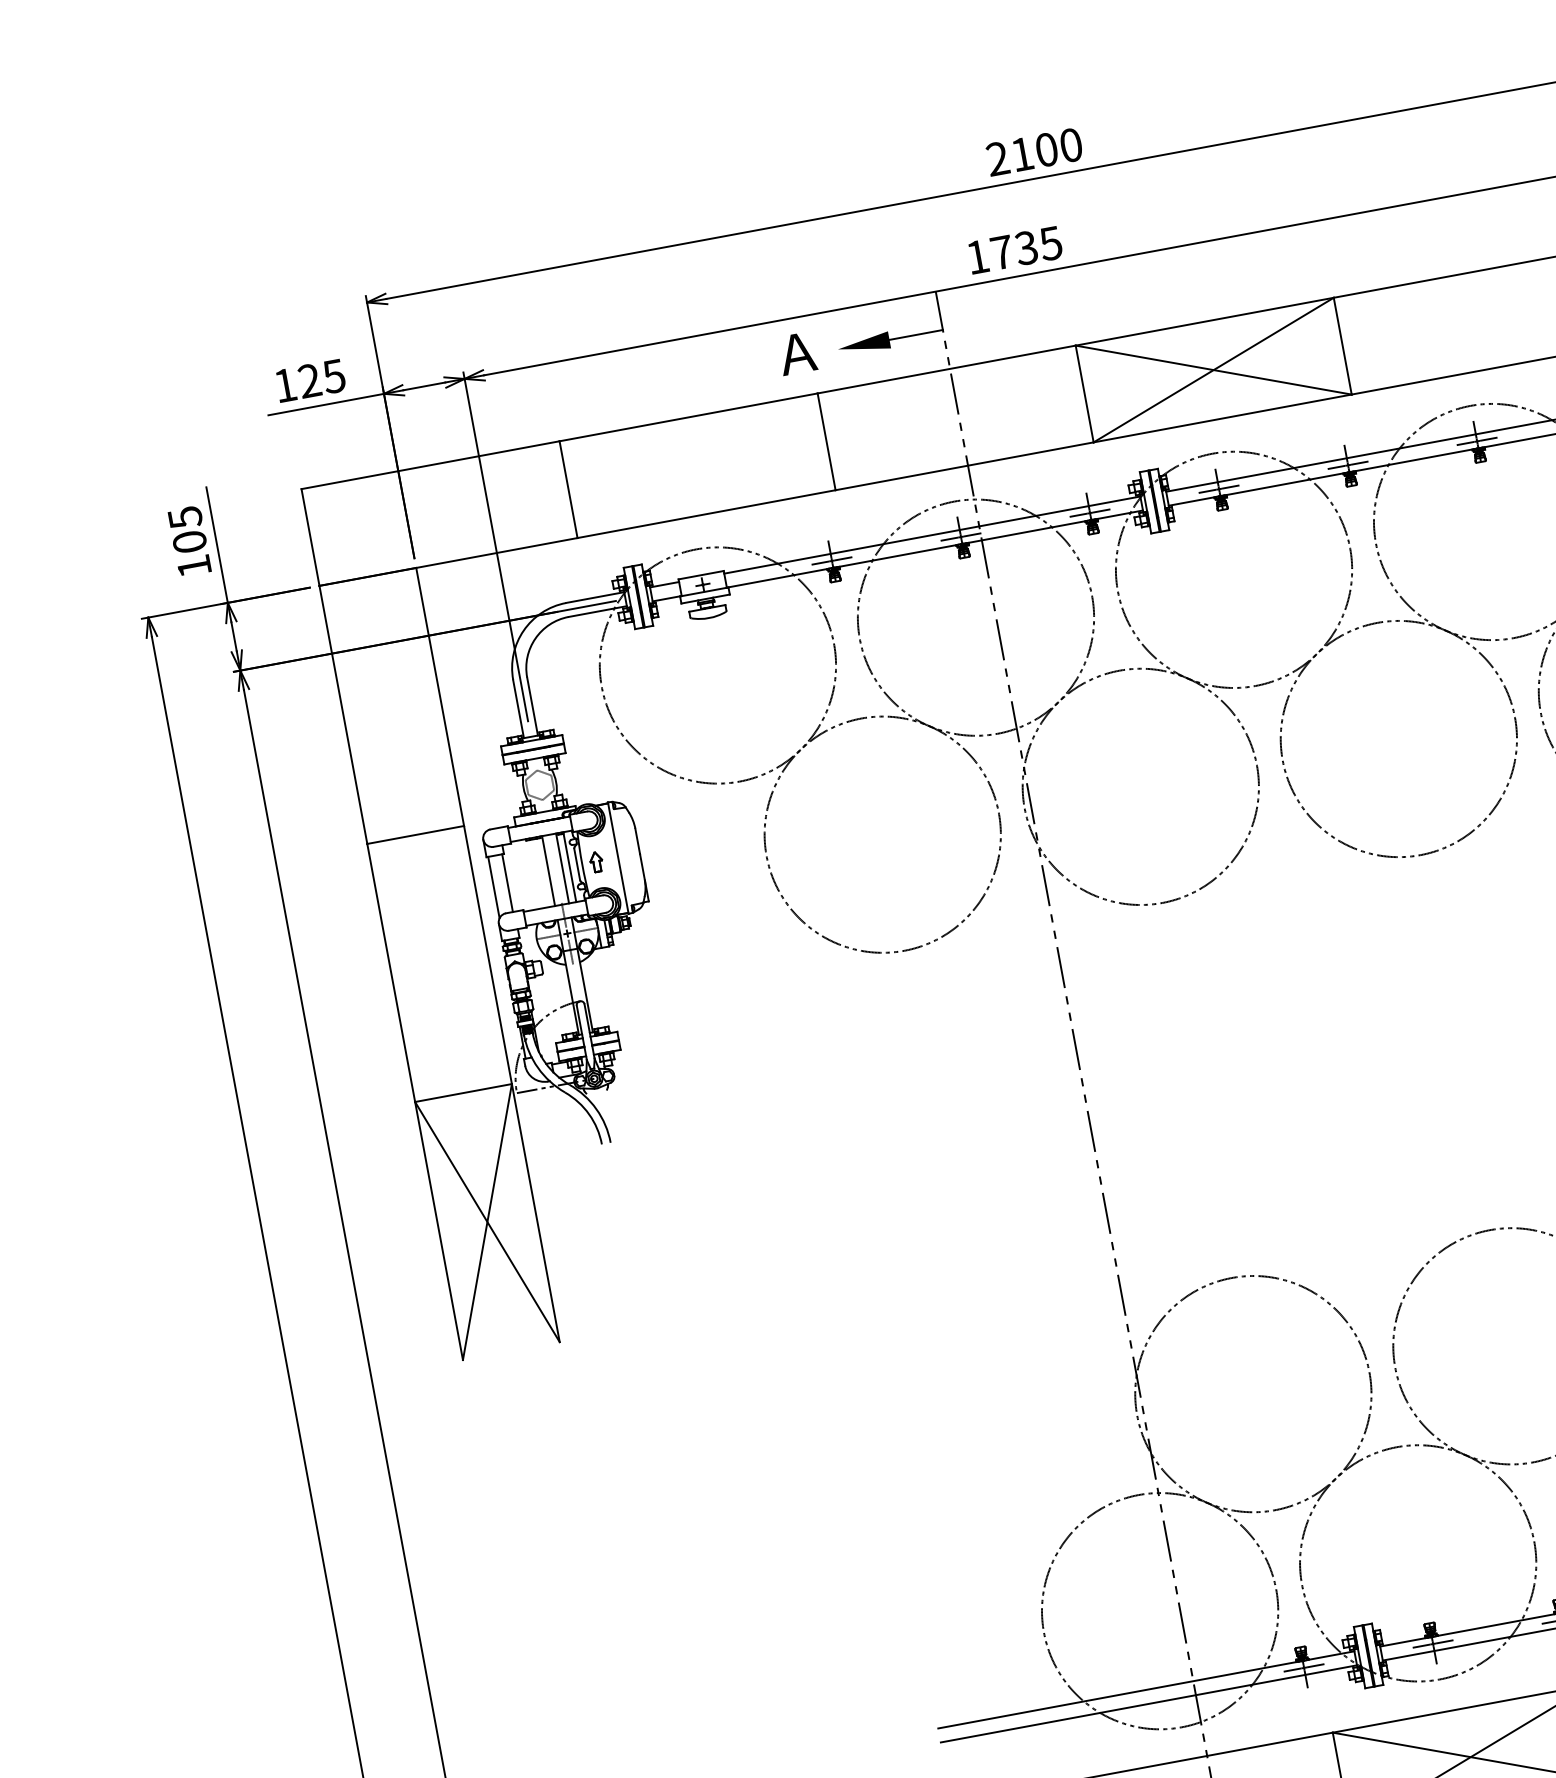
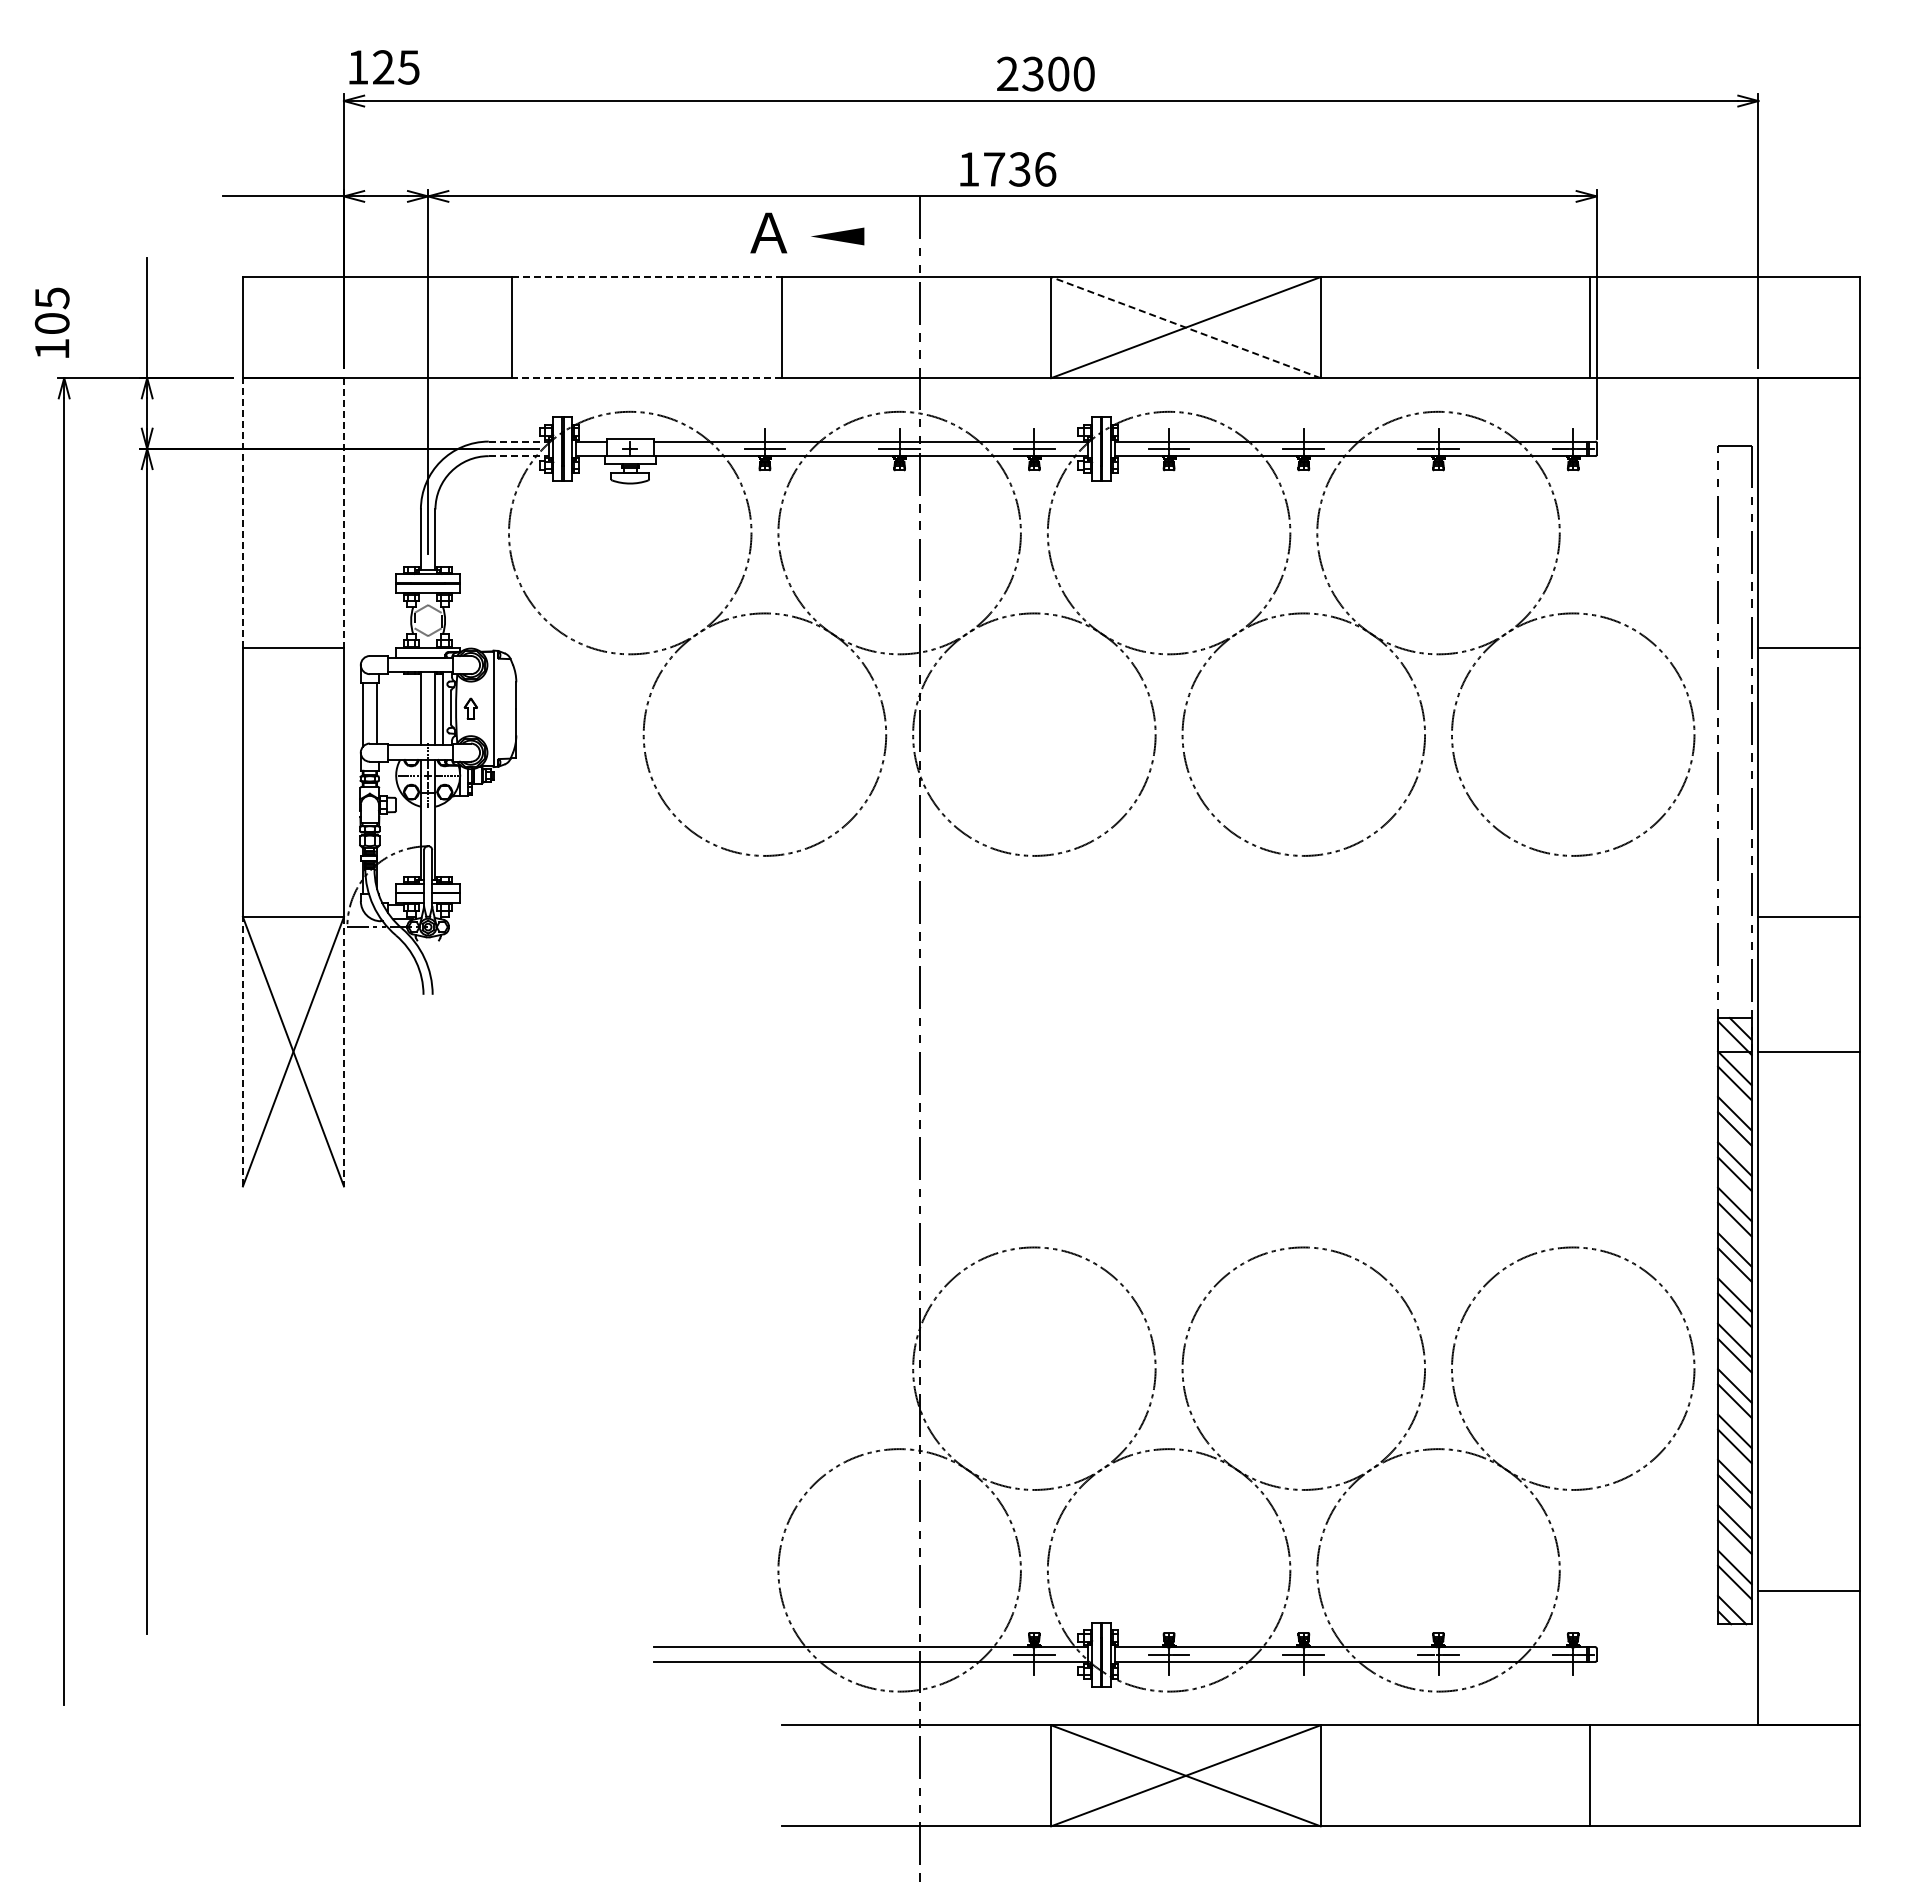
text: (1021, 153) -> (1032, 73), 2100 -> 2300
text: (1051, 243) -> (1045, 169), 1735 -> 1736
line: (916, 334) -> (892, 236), removed
line: (1213, 370) -> (1185, 327), solid -> dashed
text: (310, 380) -> (384, 67), moved
line: (689, 417) -> (647, 277), solid -> dashed
line: (707, 514) -> (647, 378), solid -> dashed
text: (188, 541) -> (51, 322), moved
line: (595, 597) -> (519, 441), solid -> dashed
line: (598, 611) -> (519, 456), solid -> dashed
line: (439, 696) -> (343, 512), solid -> dashed
line: (342, 714) -> (242, 512), solid -> dashed
line: (535, 1212) -> (343, 1051), solid -> dashed
line: (438, 1230) -> (242, 1051), solid -> dashed

